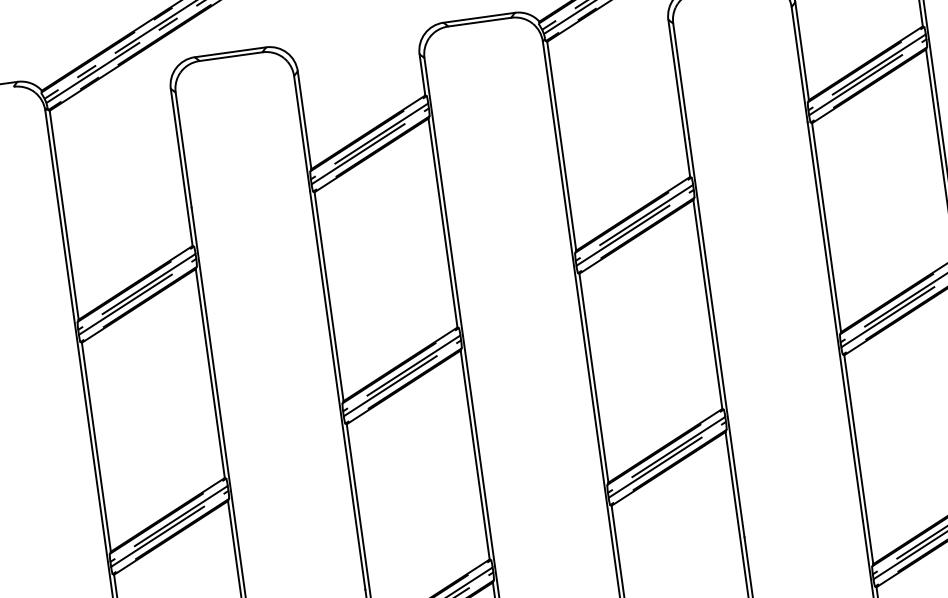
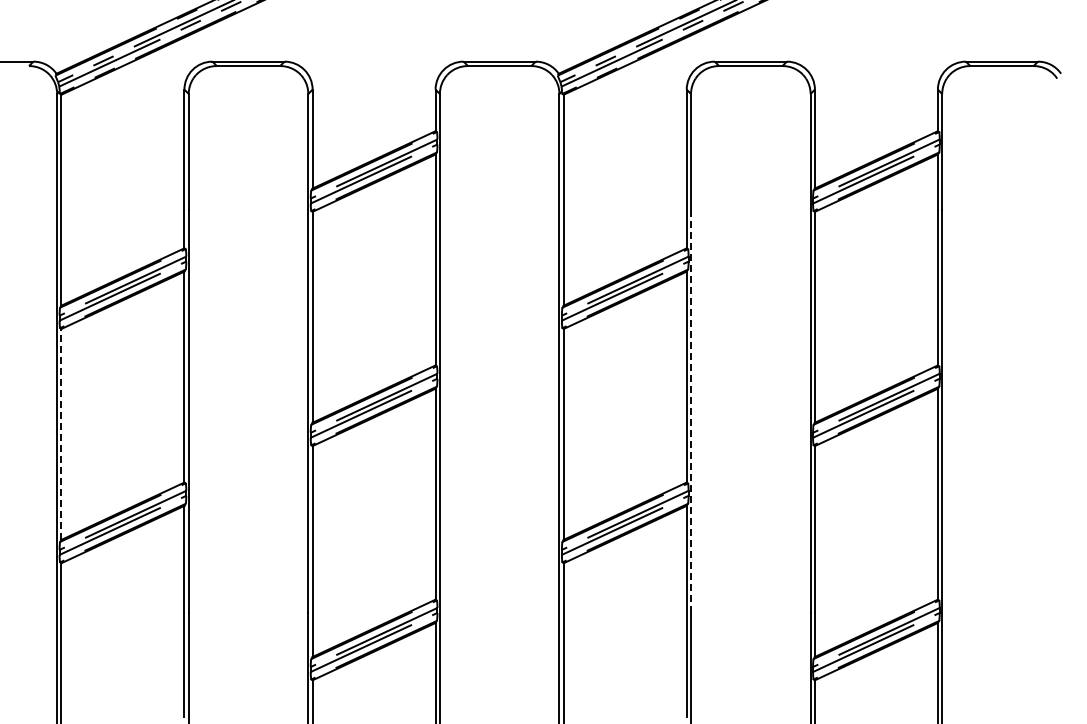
line: (717, 337) -> (691, 411), solid -> dashed
line: (96, 446) -> (61, 433), solid -> dashed

